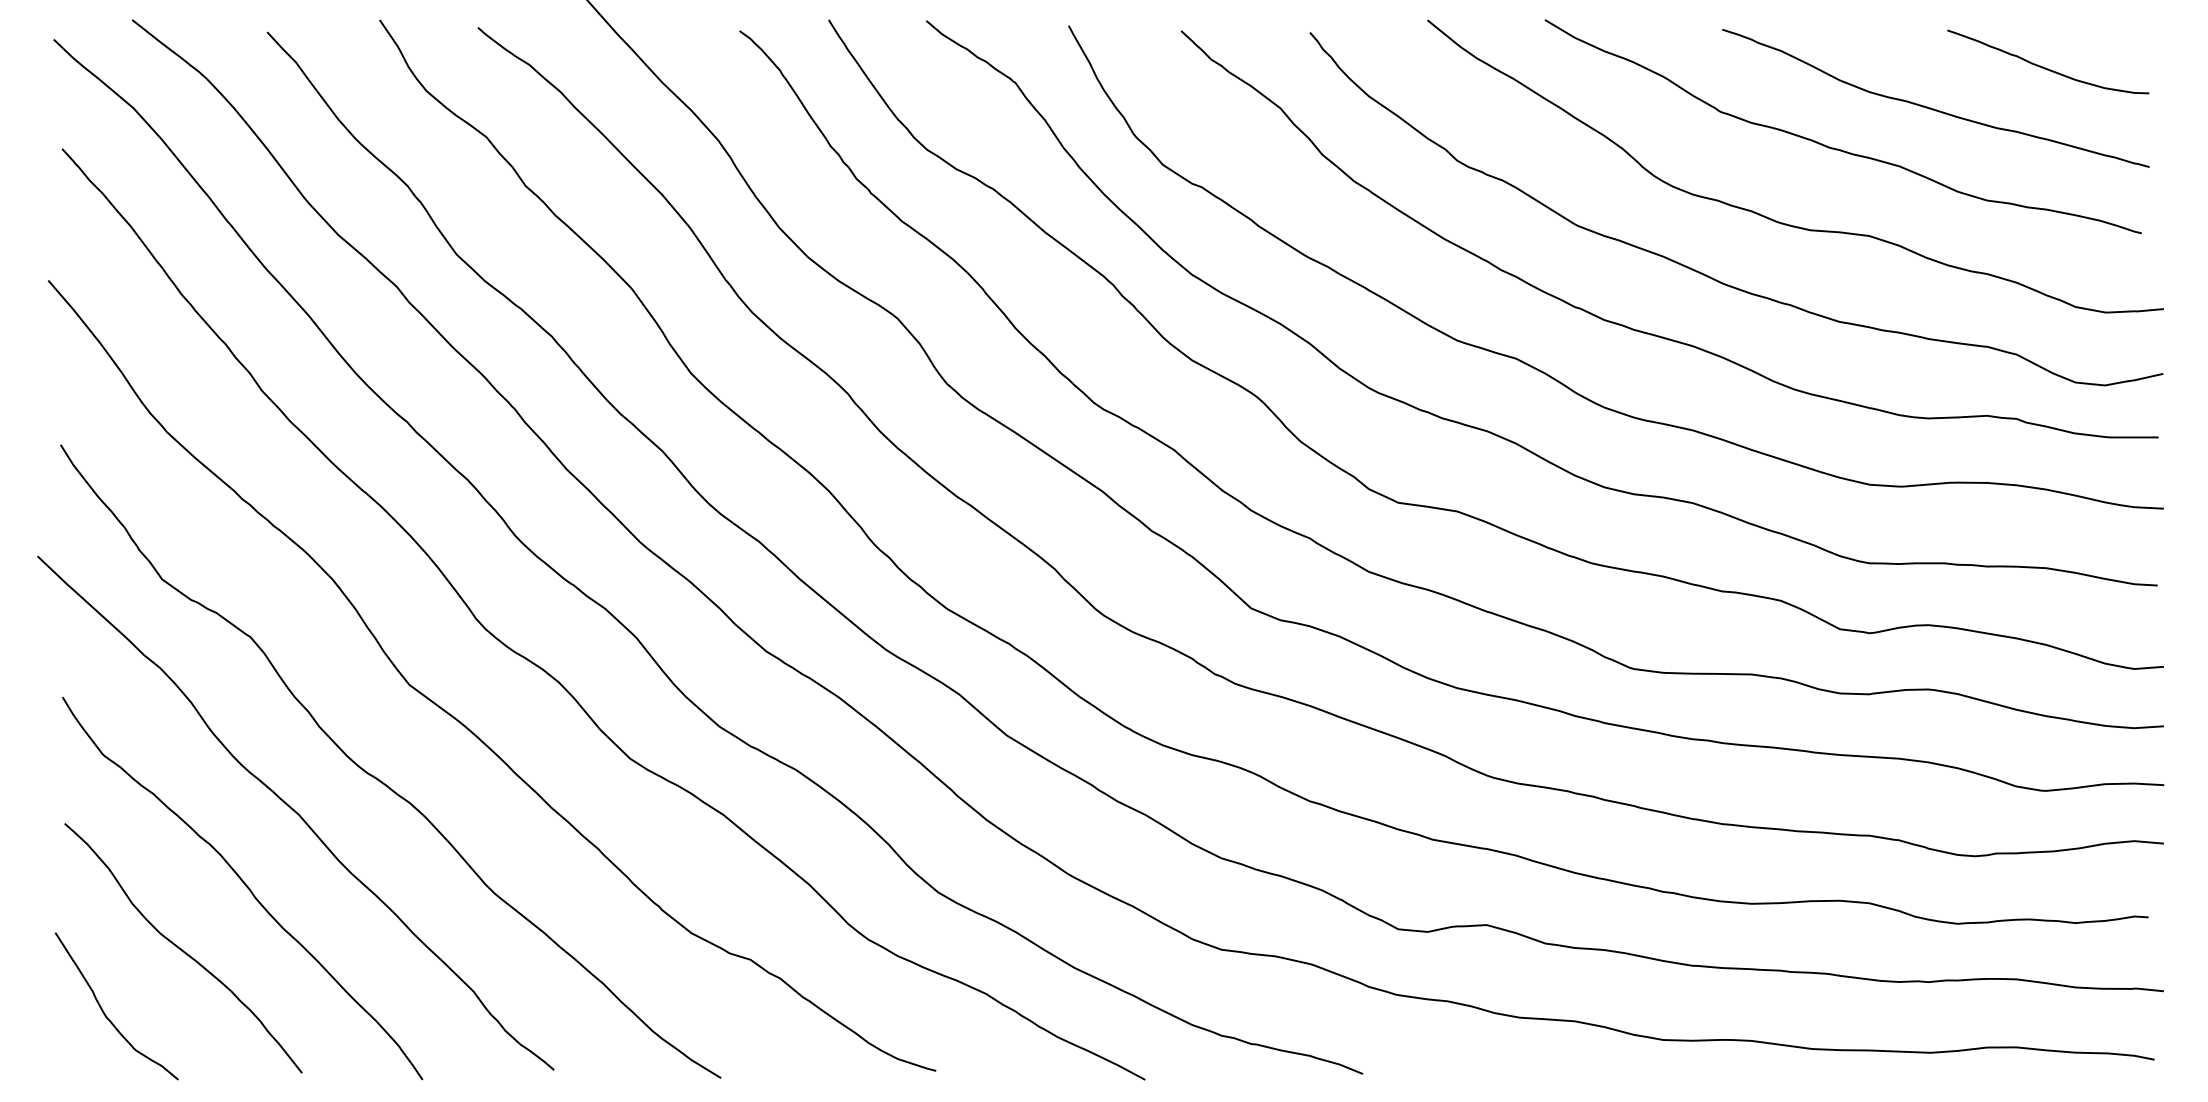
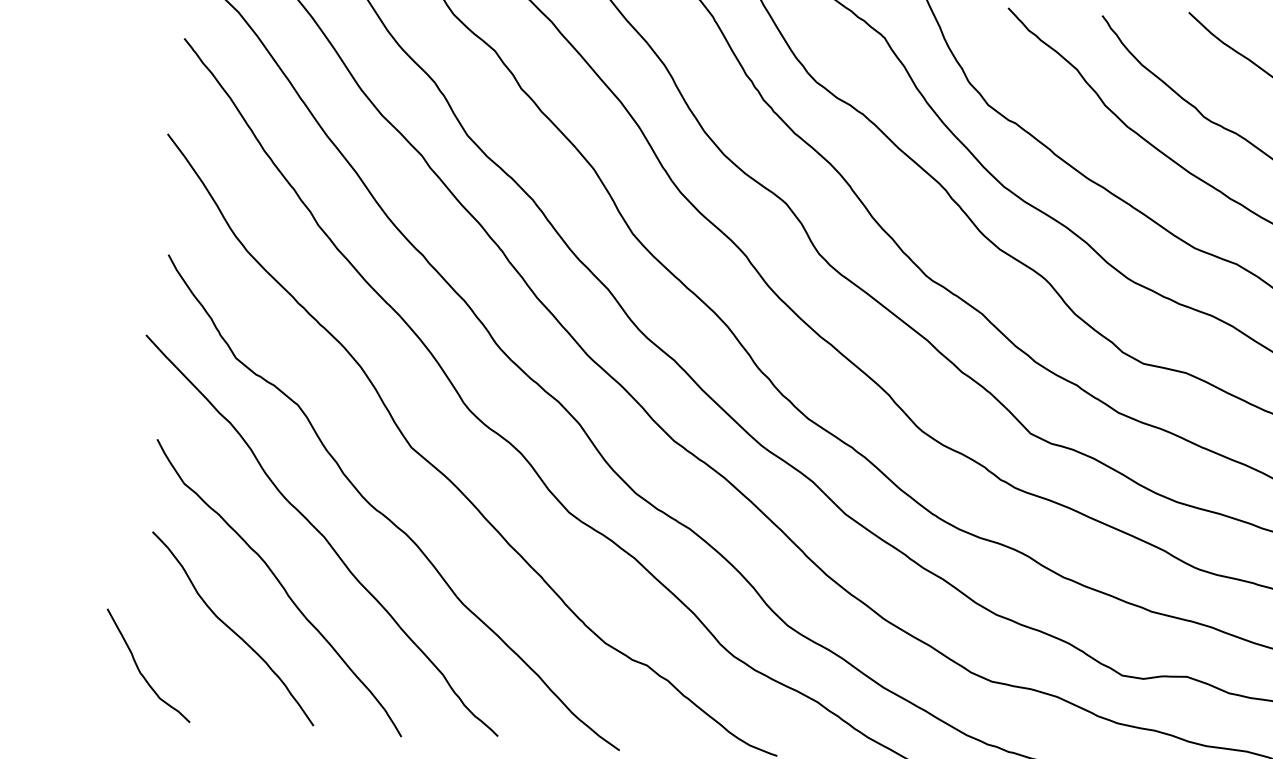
curve: (105, 1013) -> (140, 670), moved

